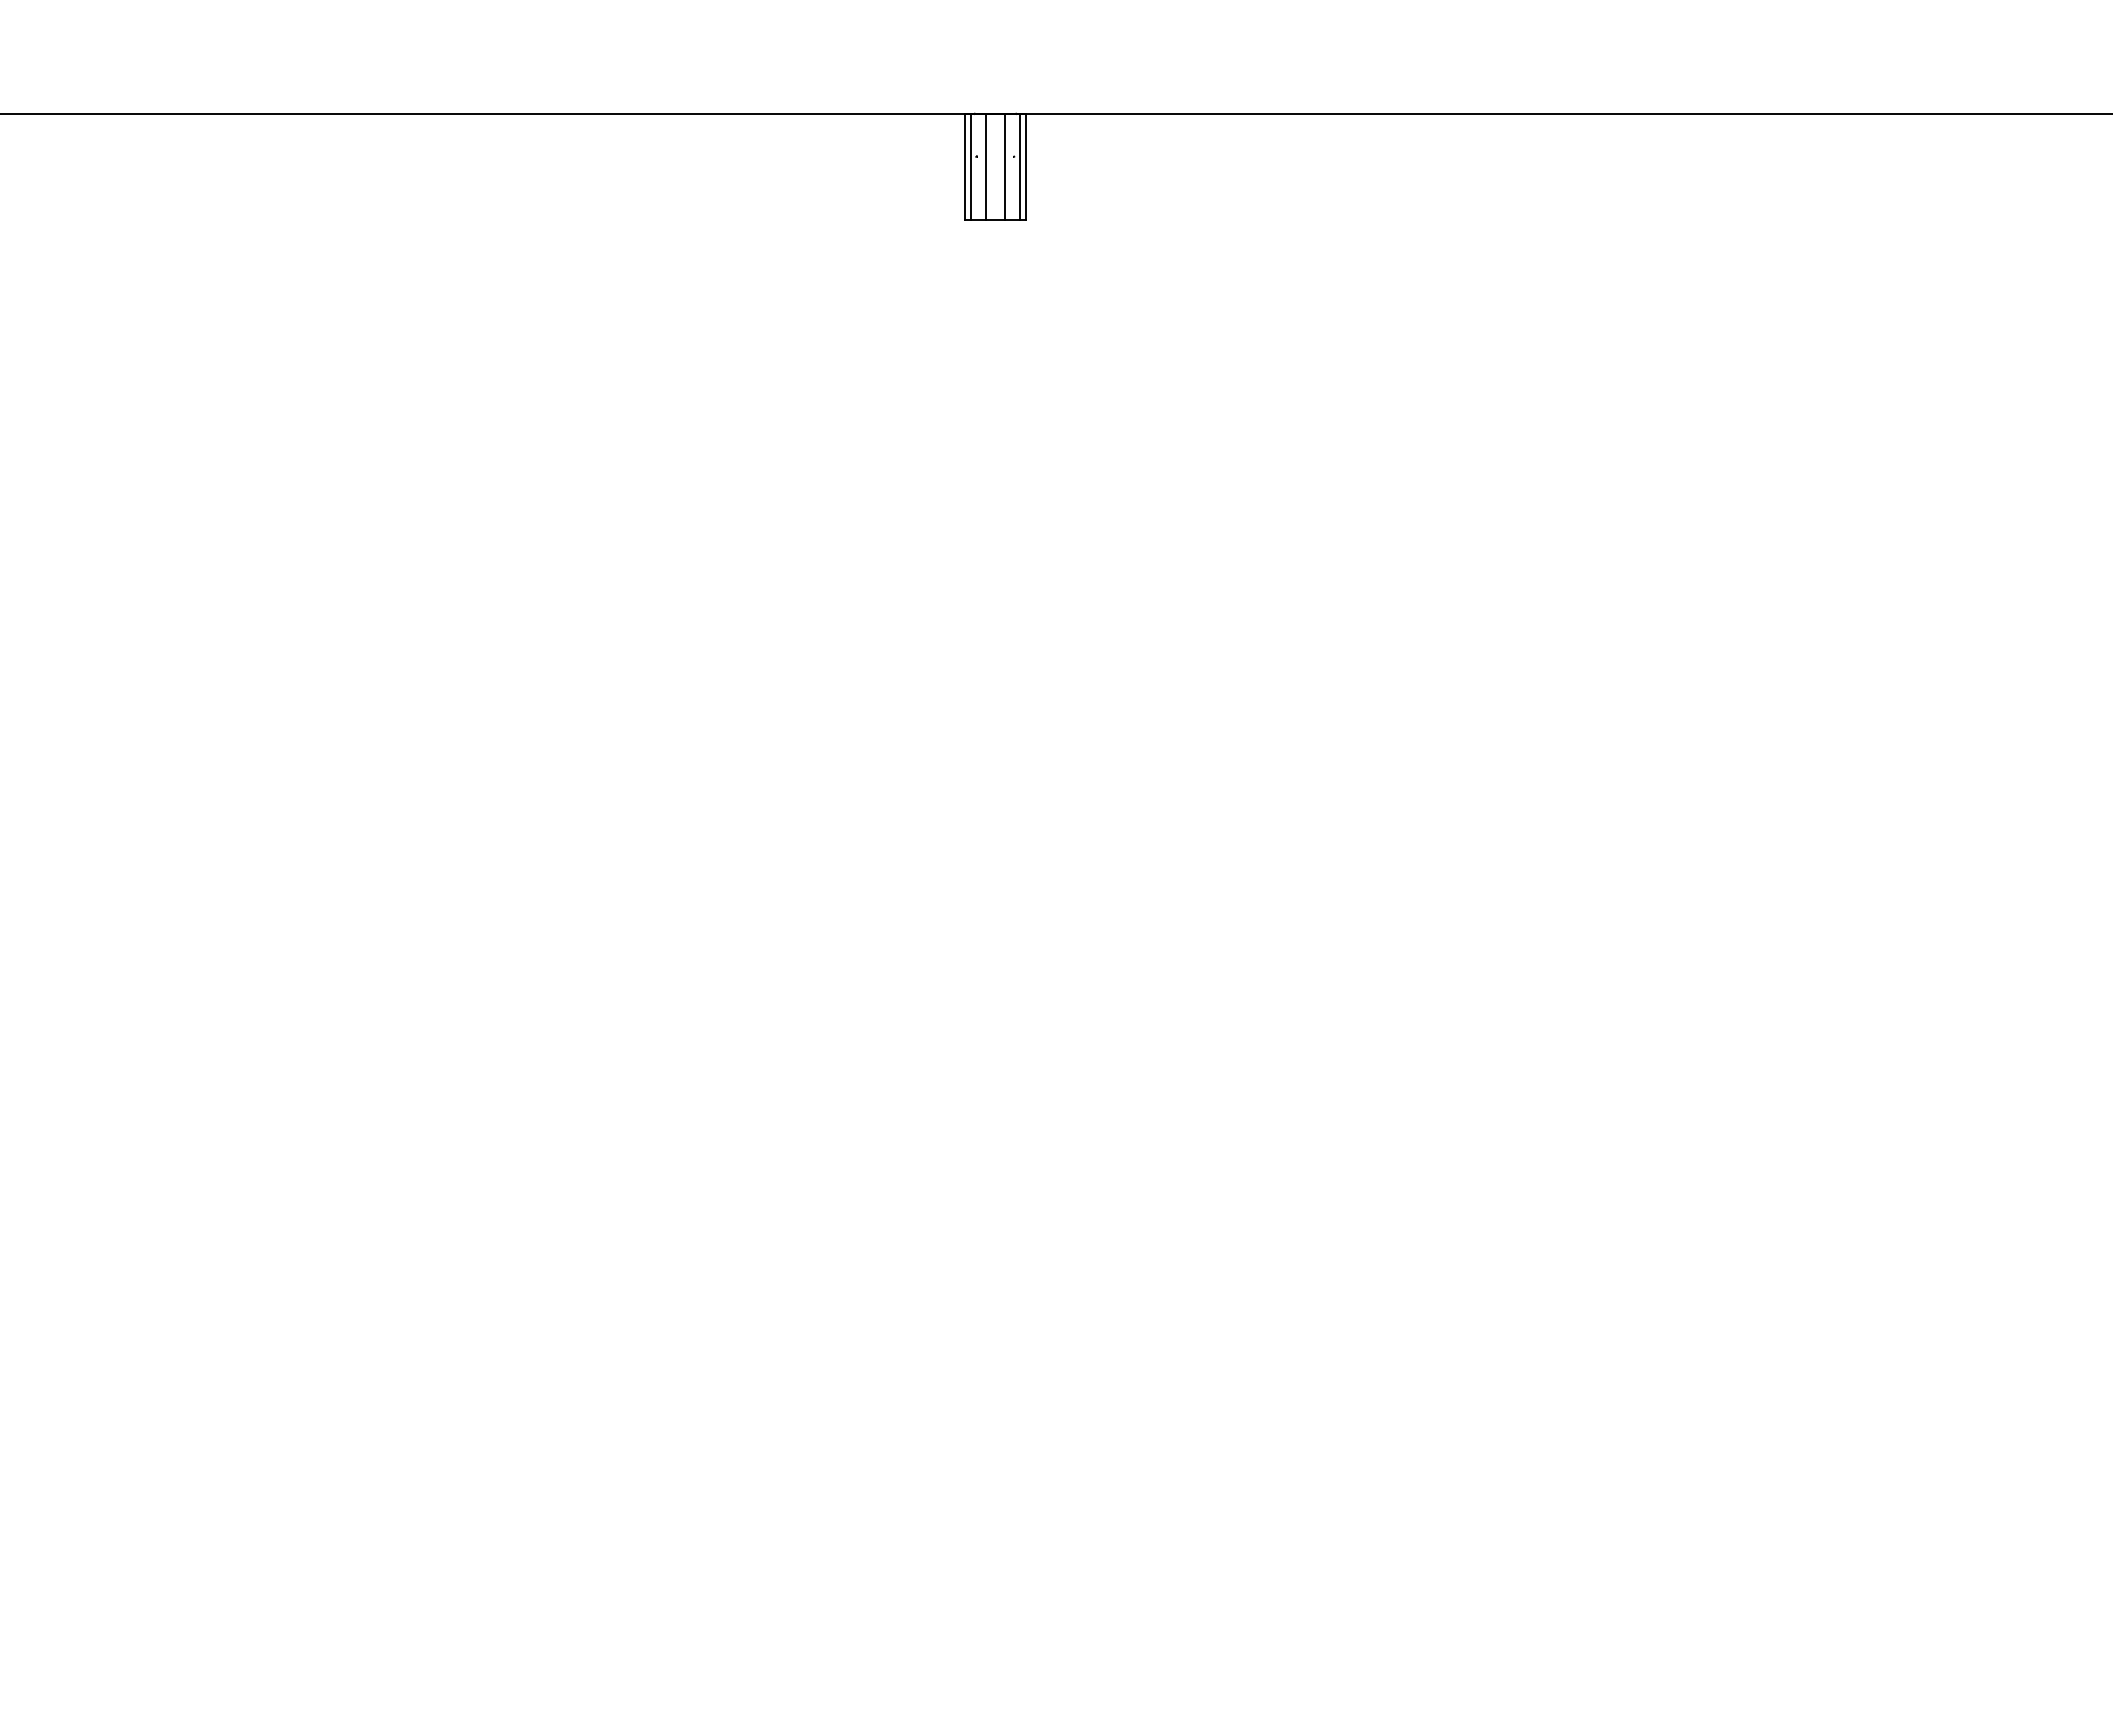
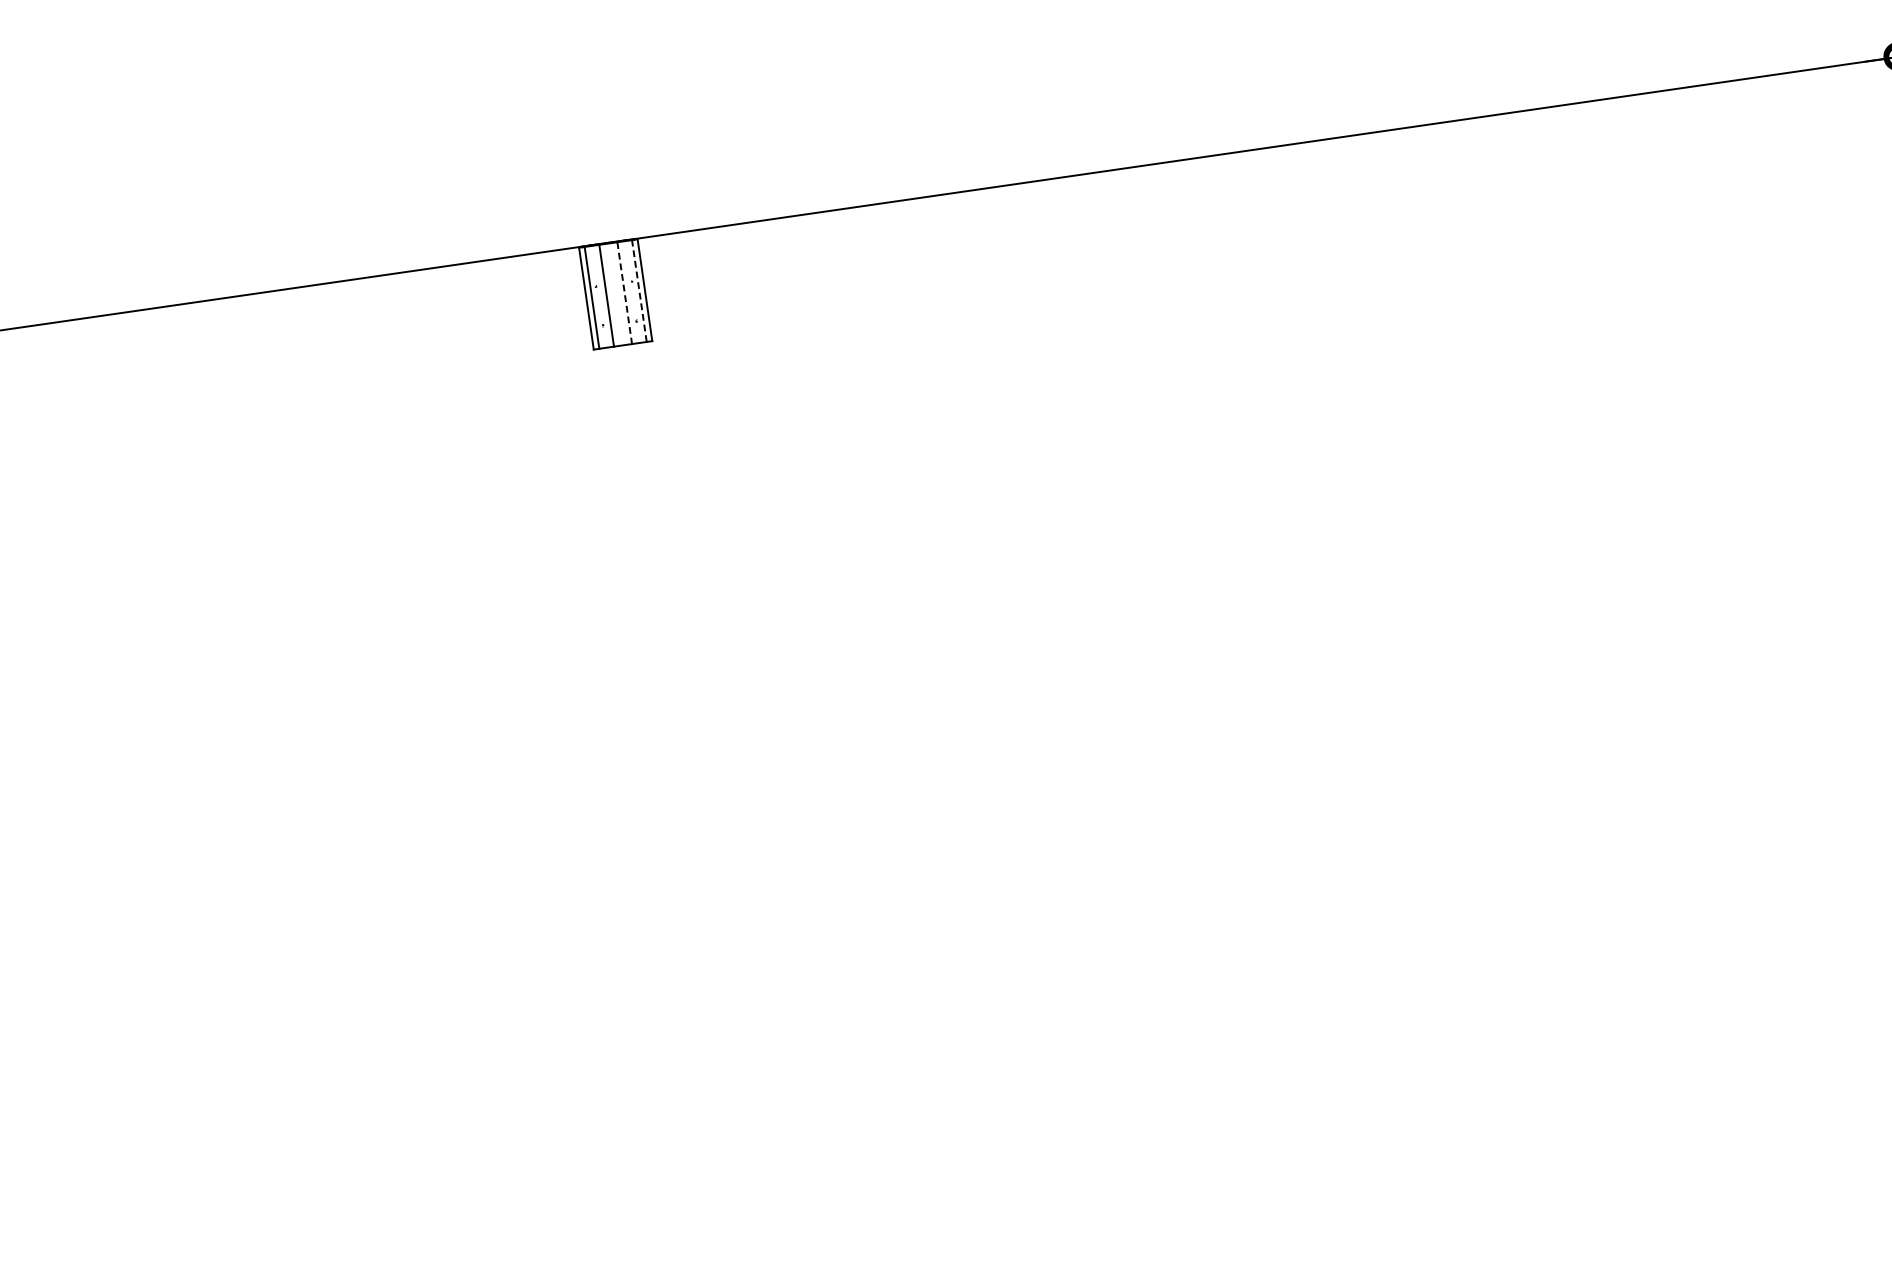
line: (1004, 167) -> (624, 293), solid -> dashed
line: (1020, 167) -> (639, 291), solid -> dashed

